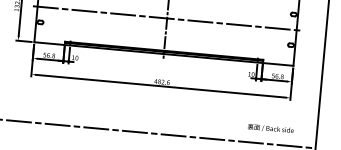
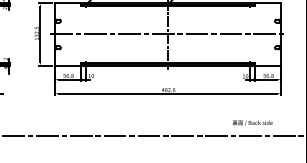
text: (270, 128) -> (252, 122), moved

